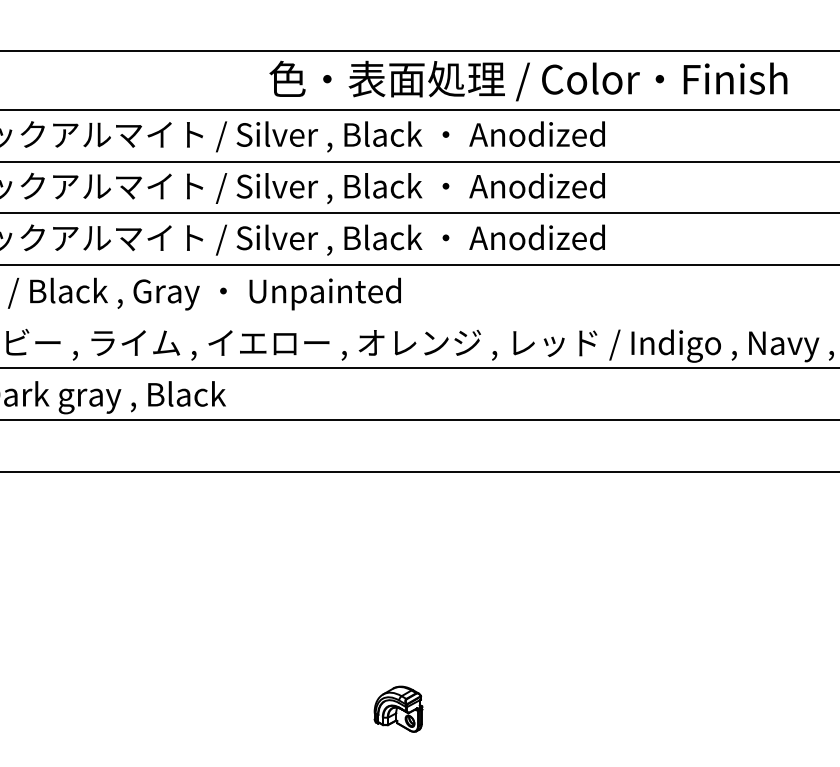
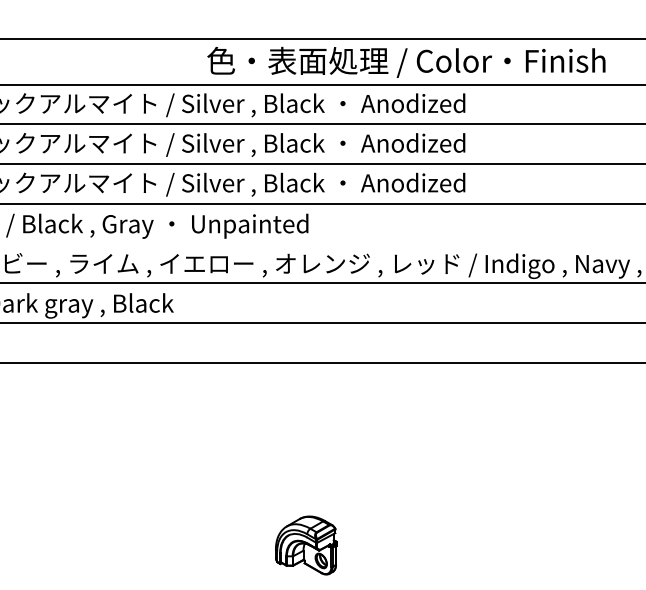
part: (398, 709) -> (306, 545), size x1.67

